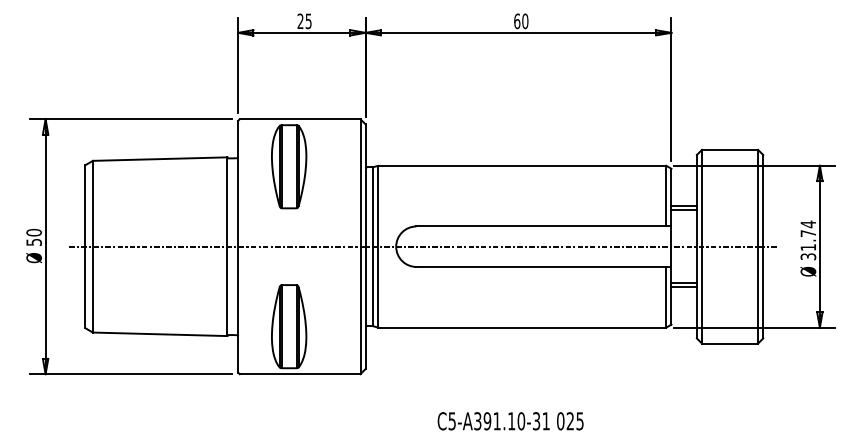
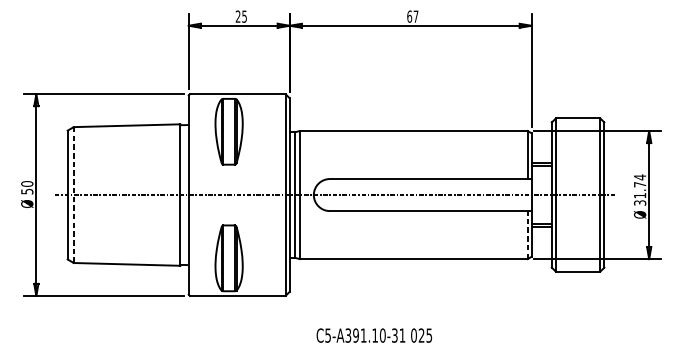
text: (525, 21) -> (416, 16), 60 -> 67
line: (92, 246) -> (73, 194), solid -> dashed
line: (666, 296) -> (527, 234), solid -> dashed
text: (510, 421) -> (374, 335), moved

